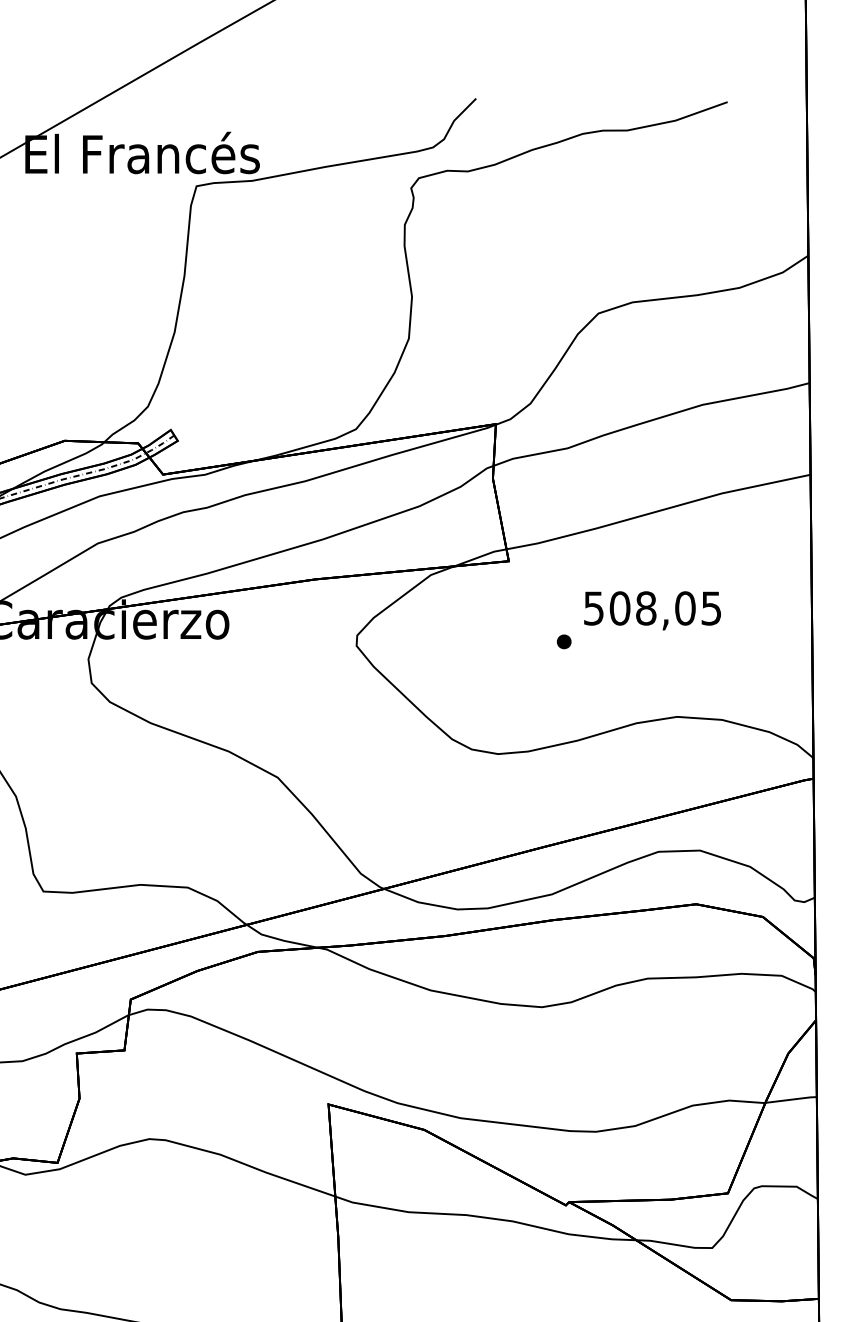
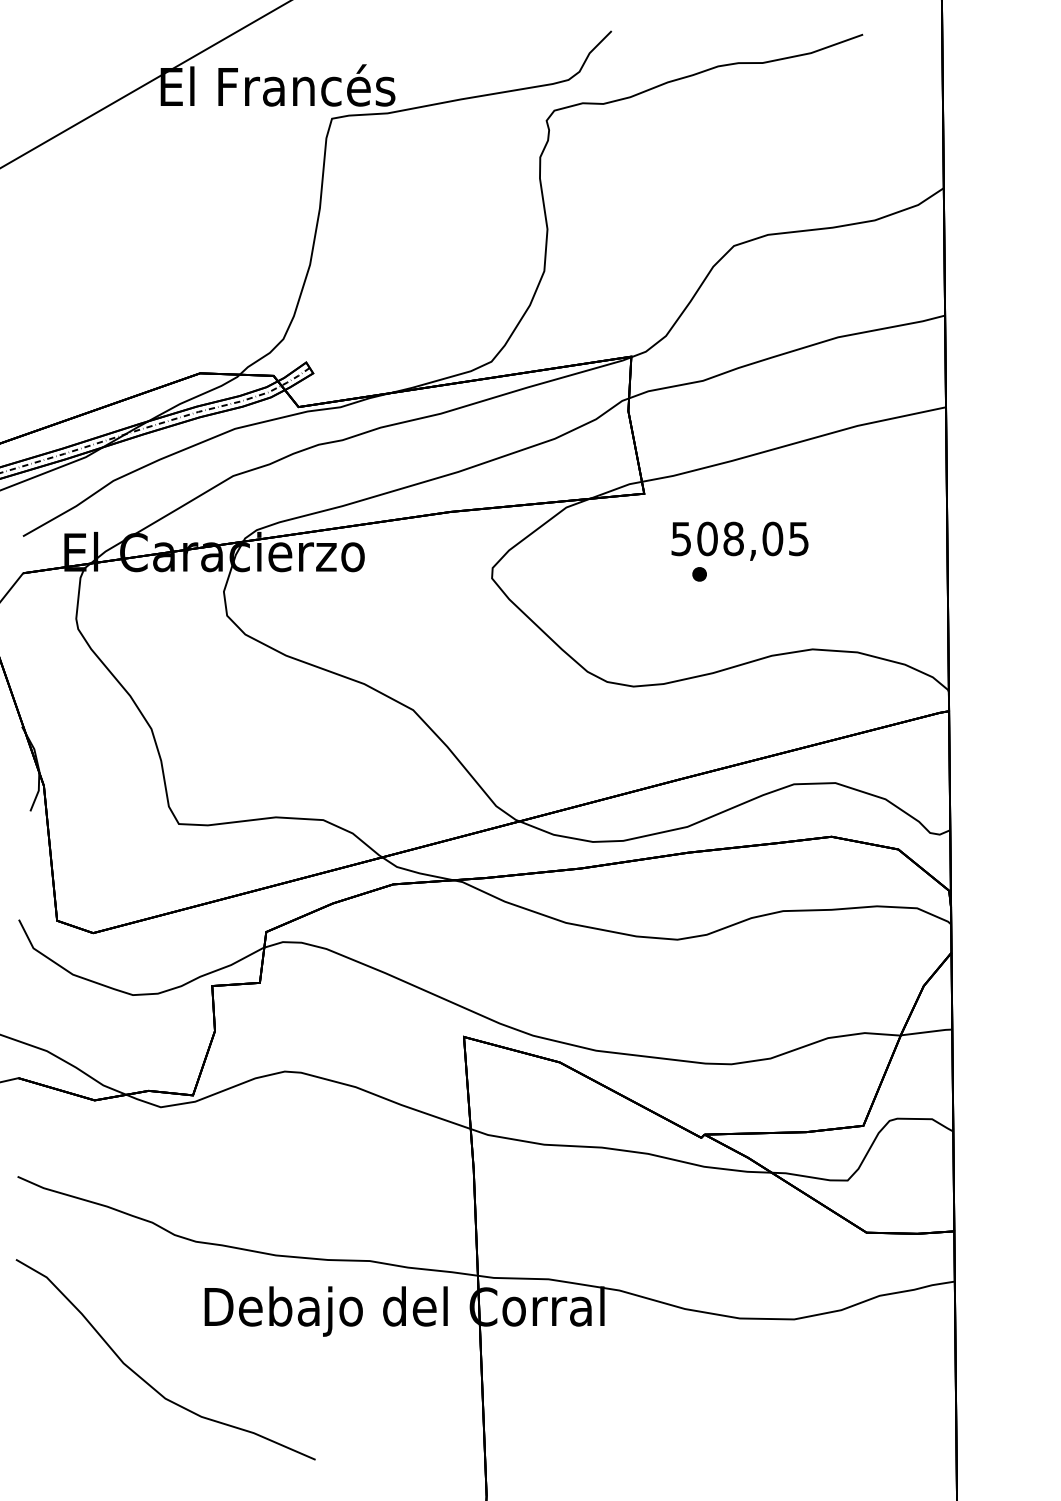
text: (652, 610) -> (739, 540), moved

